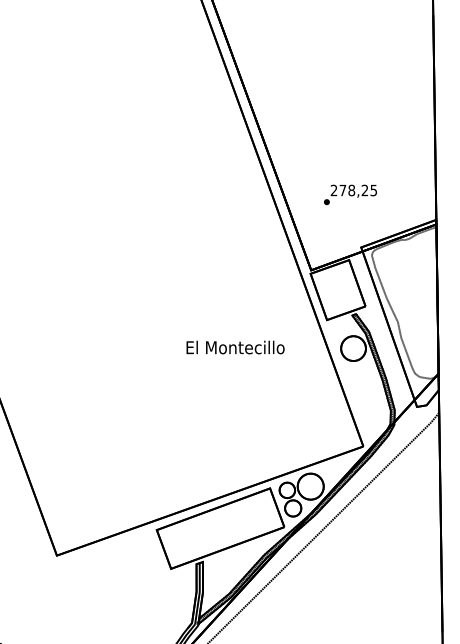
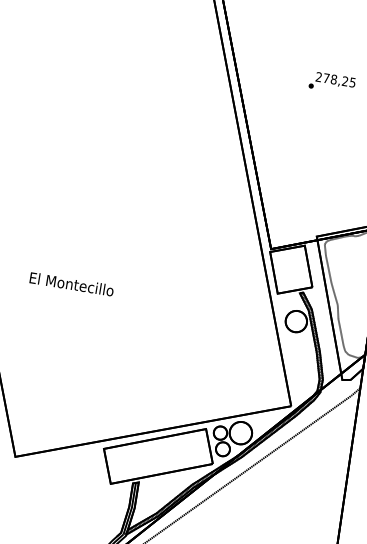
text: (350, 194) -> (332, 82), moved
text: (235, 347) -> (71, 284), moved

